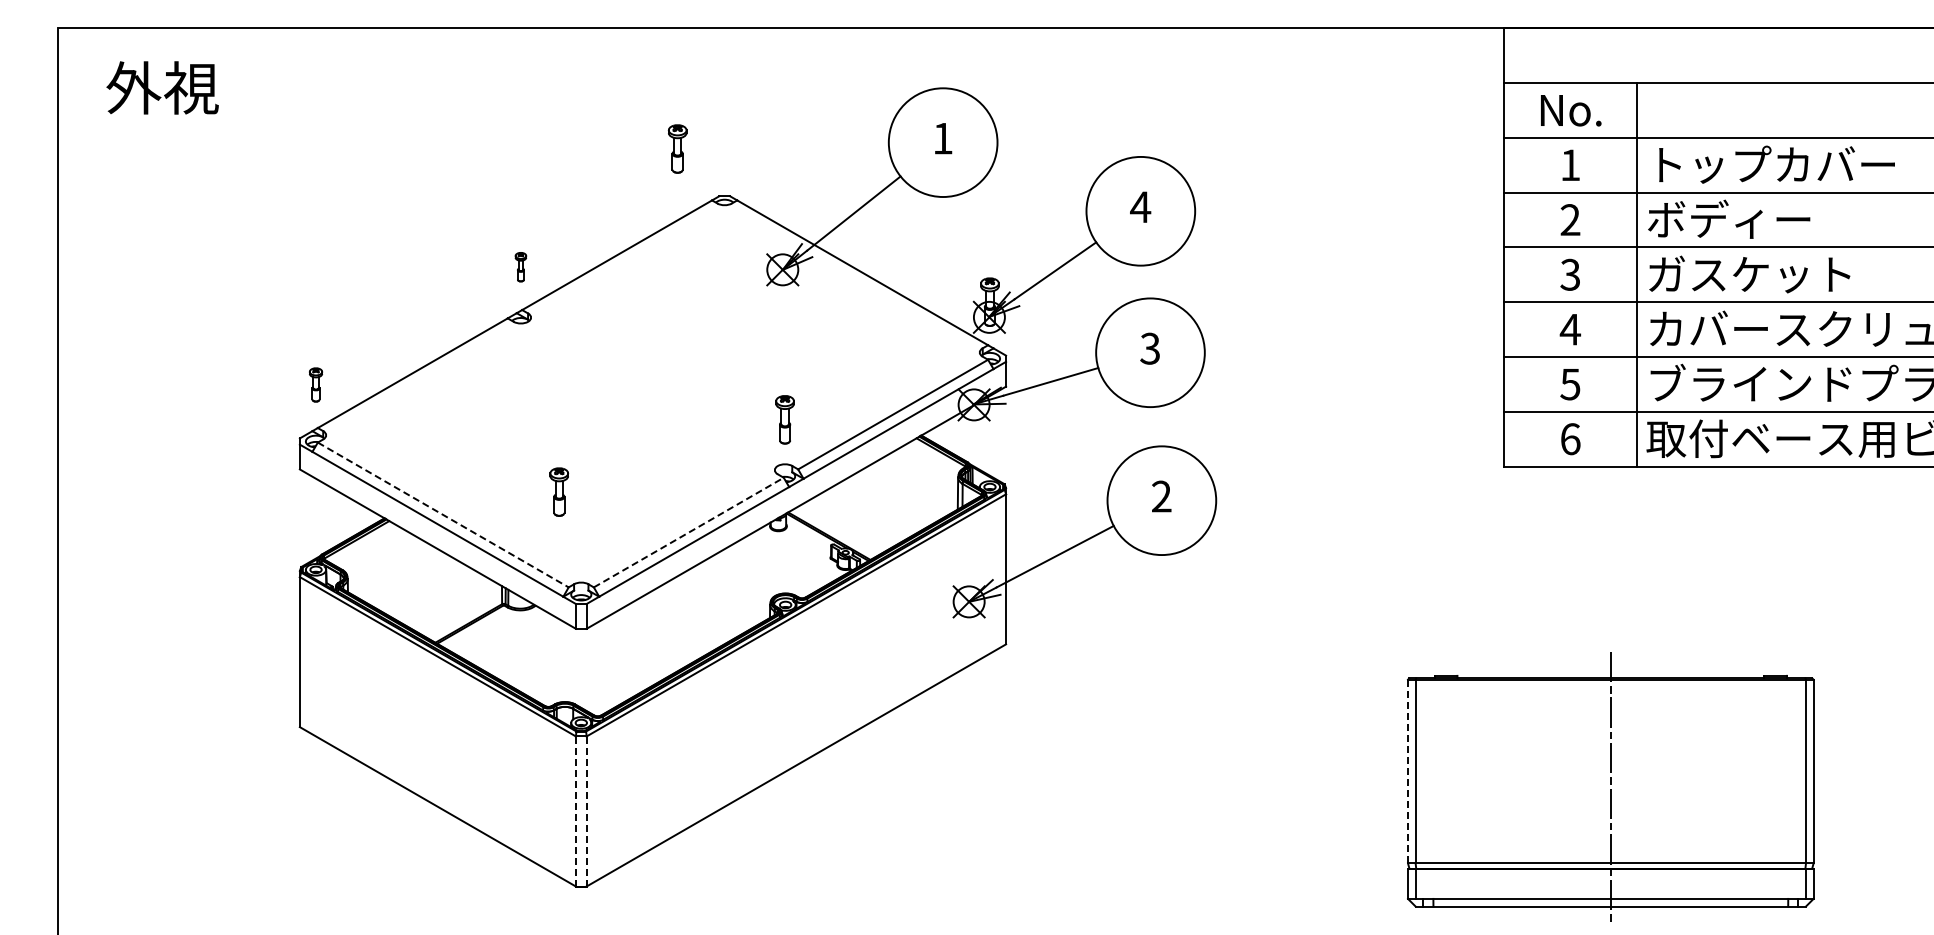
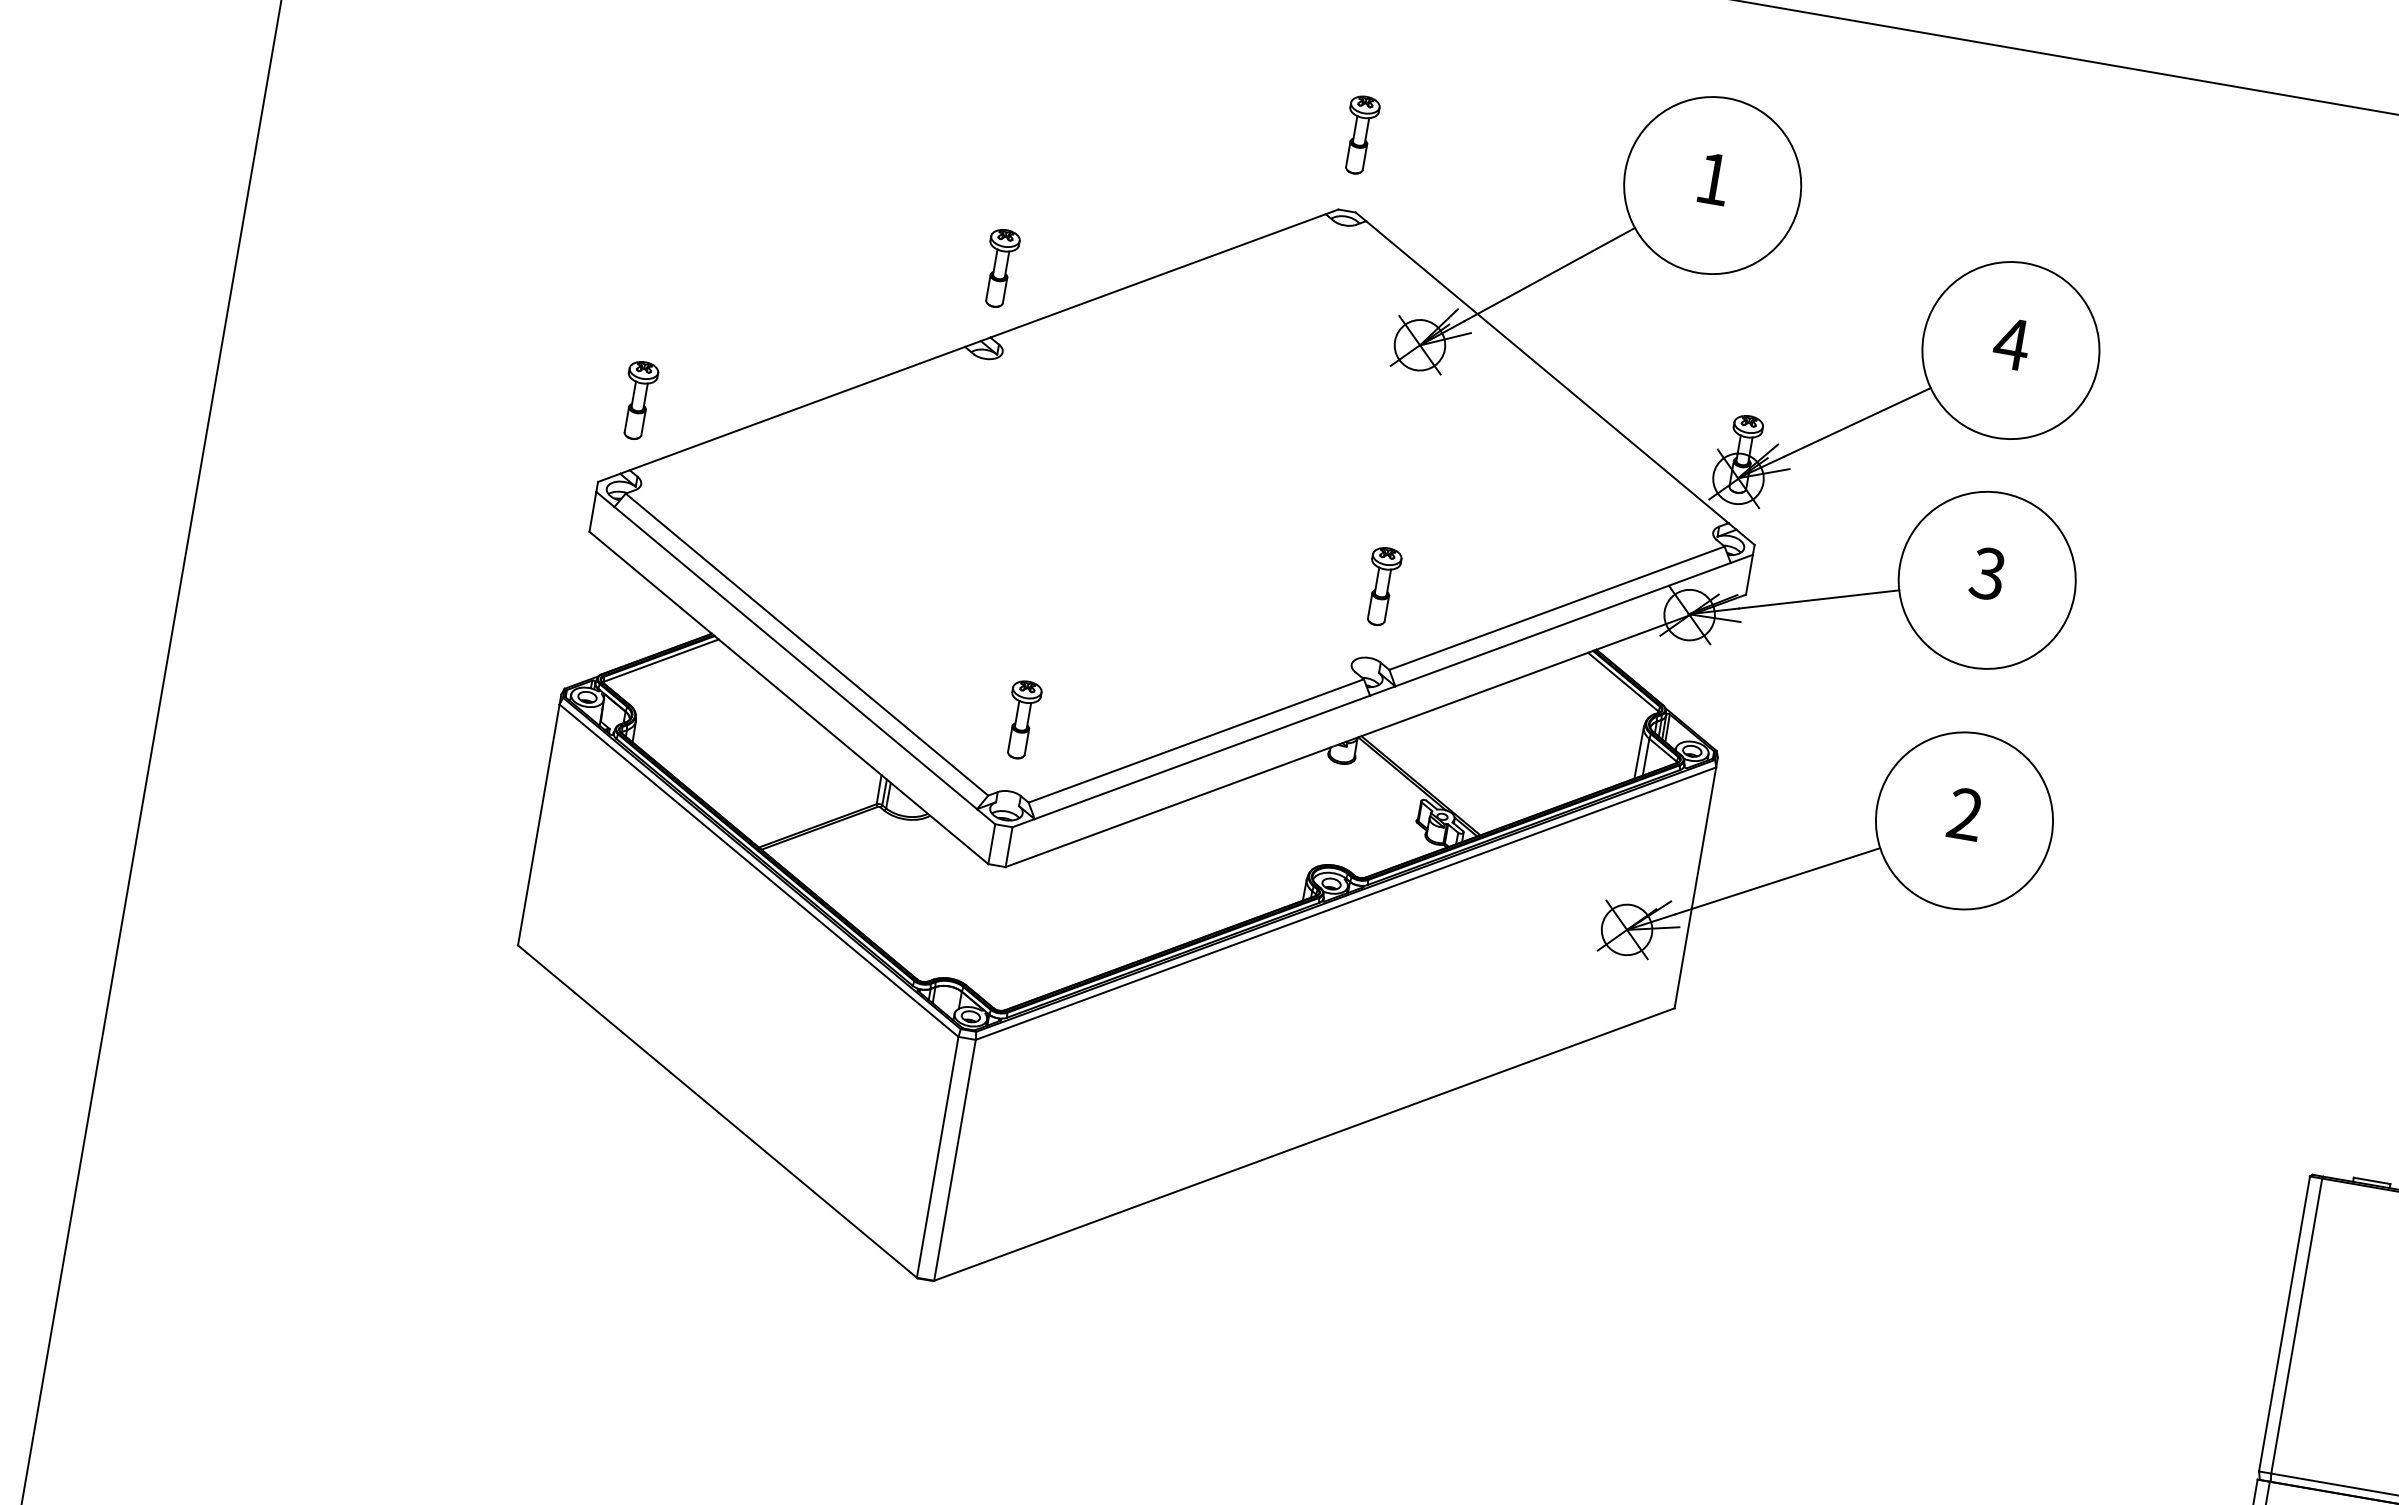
part: (677, 148) -> (1360, 134), moved
part: (520, 266) -> (999, 267), size x1.67
part: (315, 384) -> (638, 399), size x1.43
part: (559, 491) -> (1022, 719), moved
line: (443, 514) -> (807, 643), dashed -> solid
line: (688, 532) -> (1195, 740), dashed -> solid
line: (1408, 771) -> (2285, 1324), dashed -> solid
line: (575, 810) -> (937, 1155), dashed -> solid
line: (586, 810) -> (954, 1158), dashed -> solid

